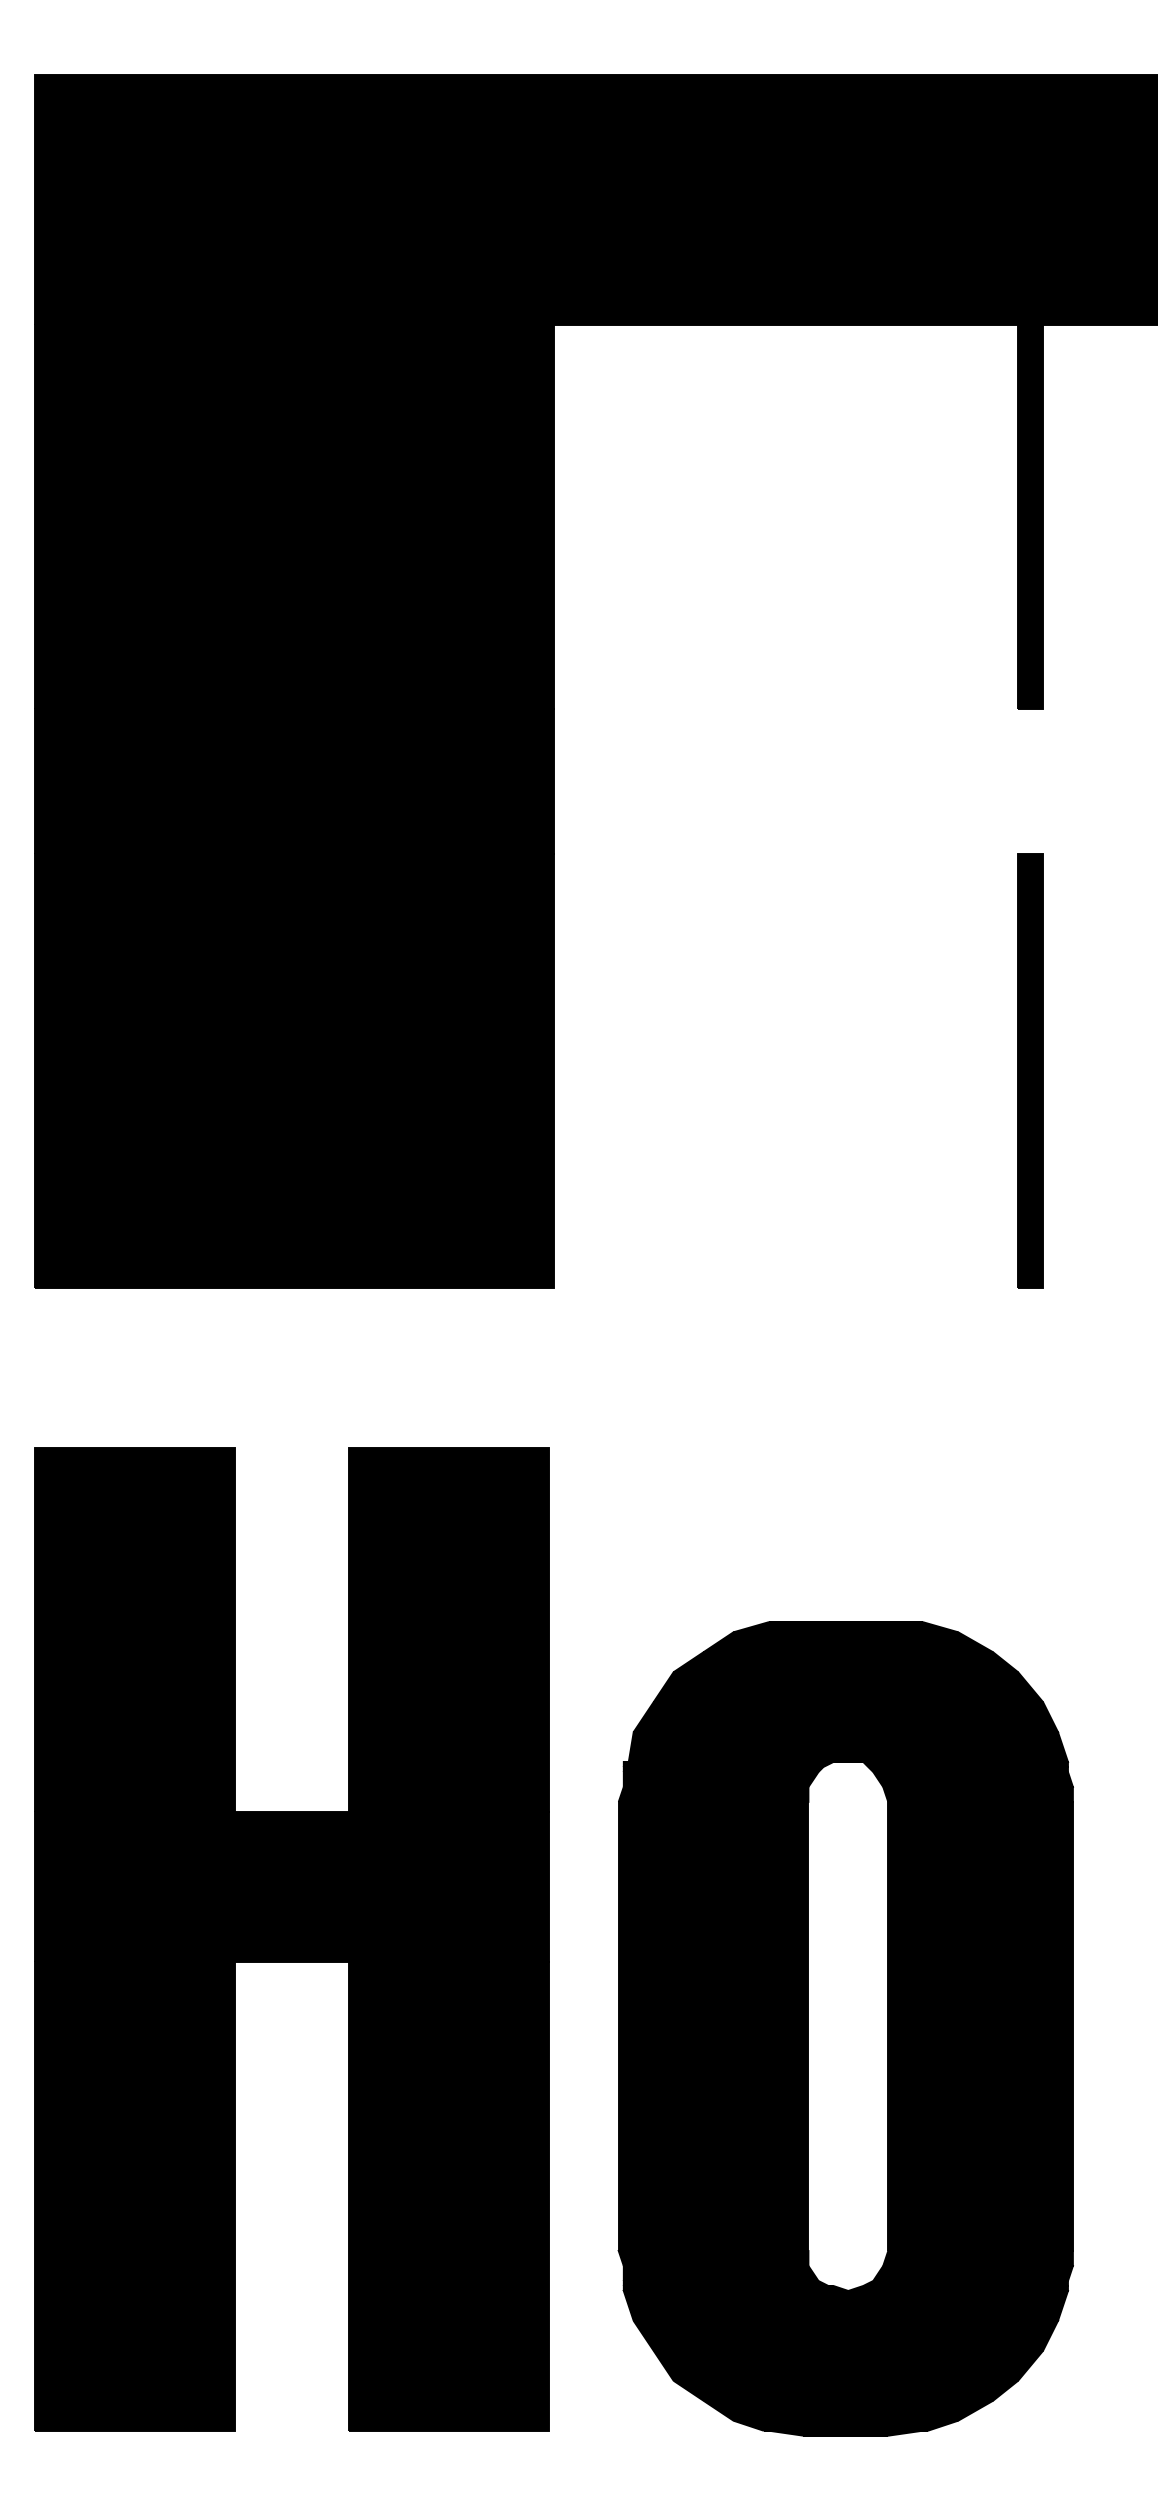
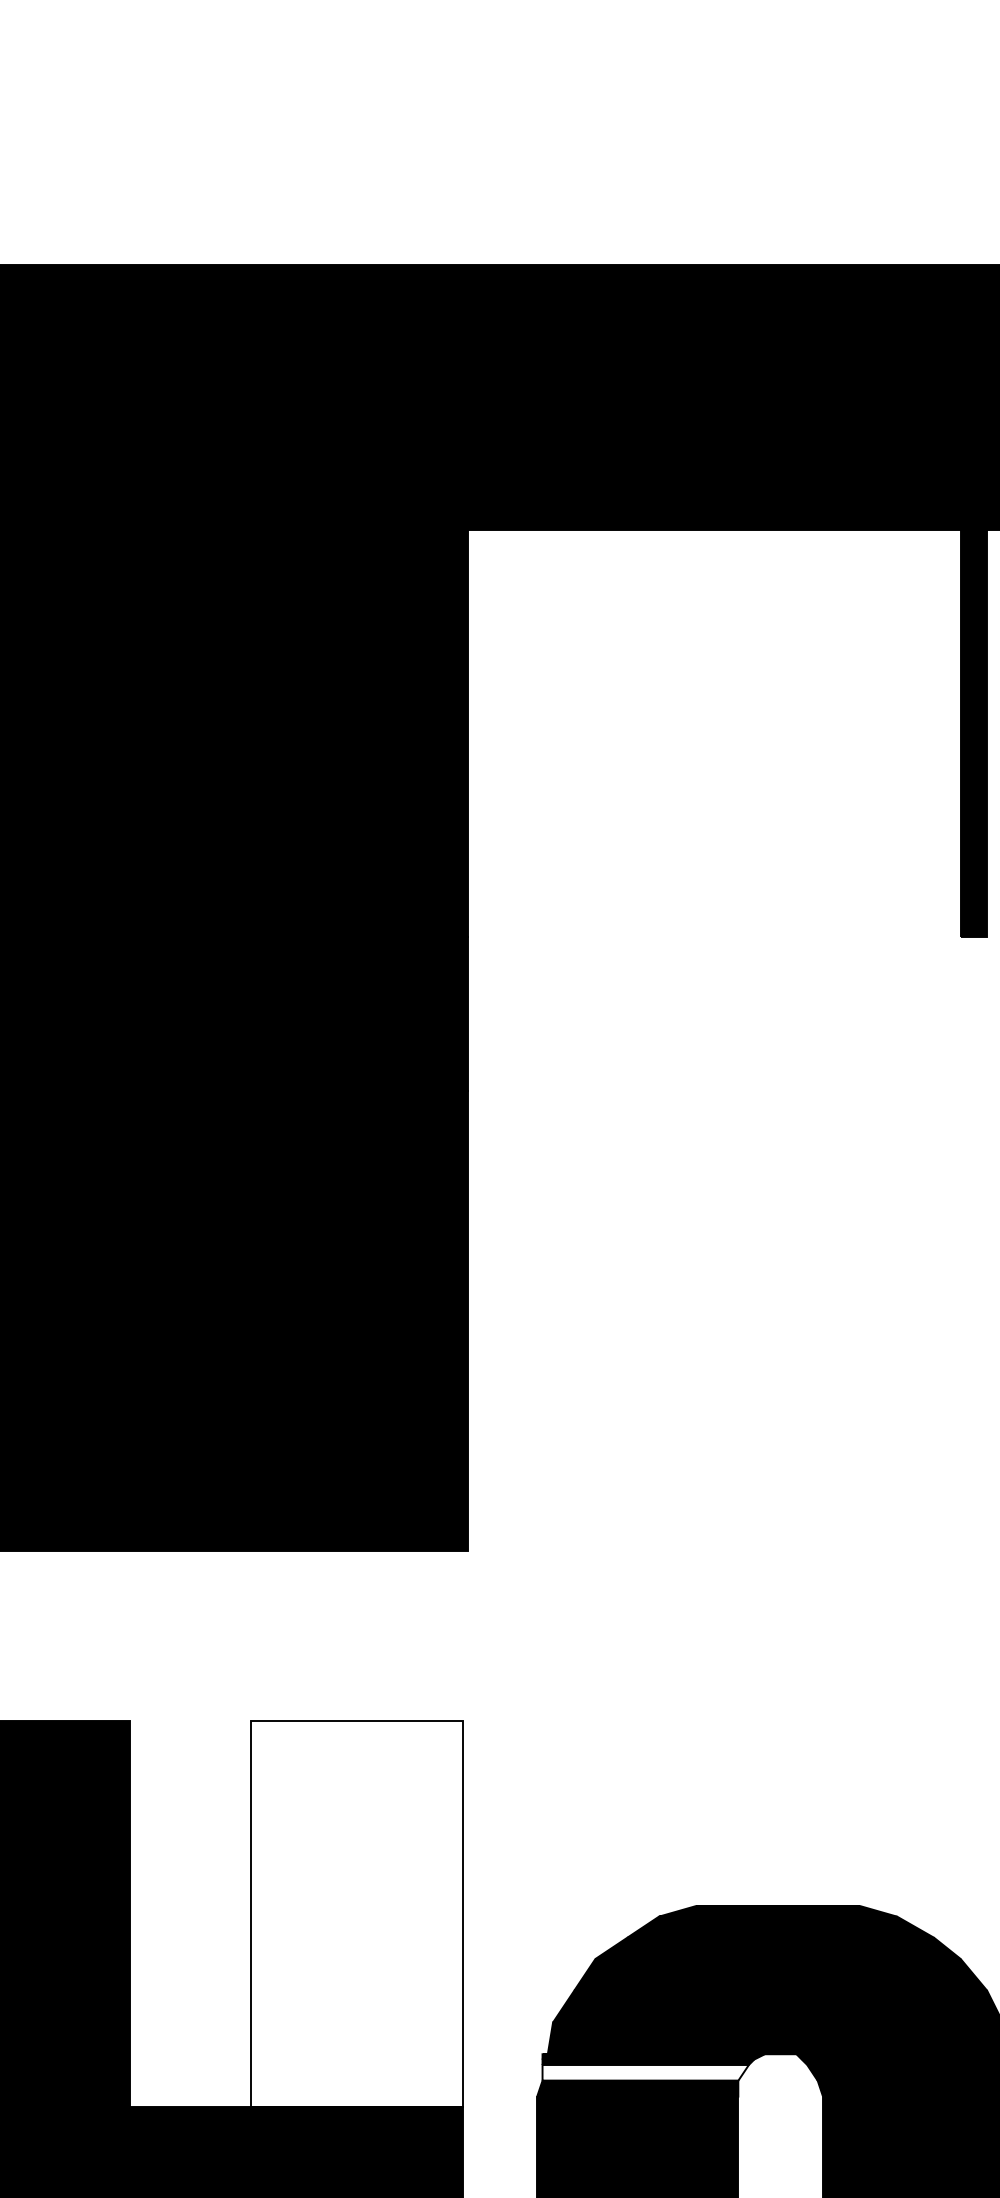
part: (1030, 1070) -> (973, 1320), removed
fill: (448, 1629) -> (356, 1913), removed
fill: (720, 1778) -> (645, 2071), removed

